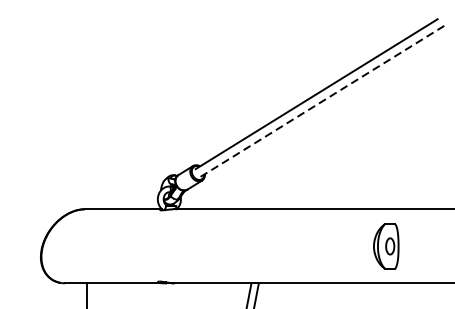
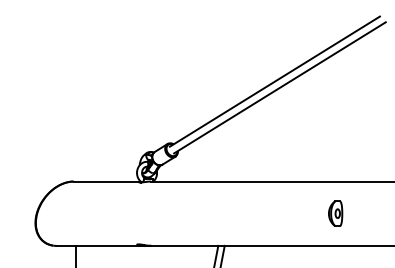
line: (321, 100) -> (279, 87), dashed -> solid
part: (386, 246) -> (335, 213), size x0.62

